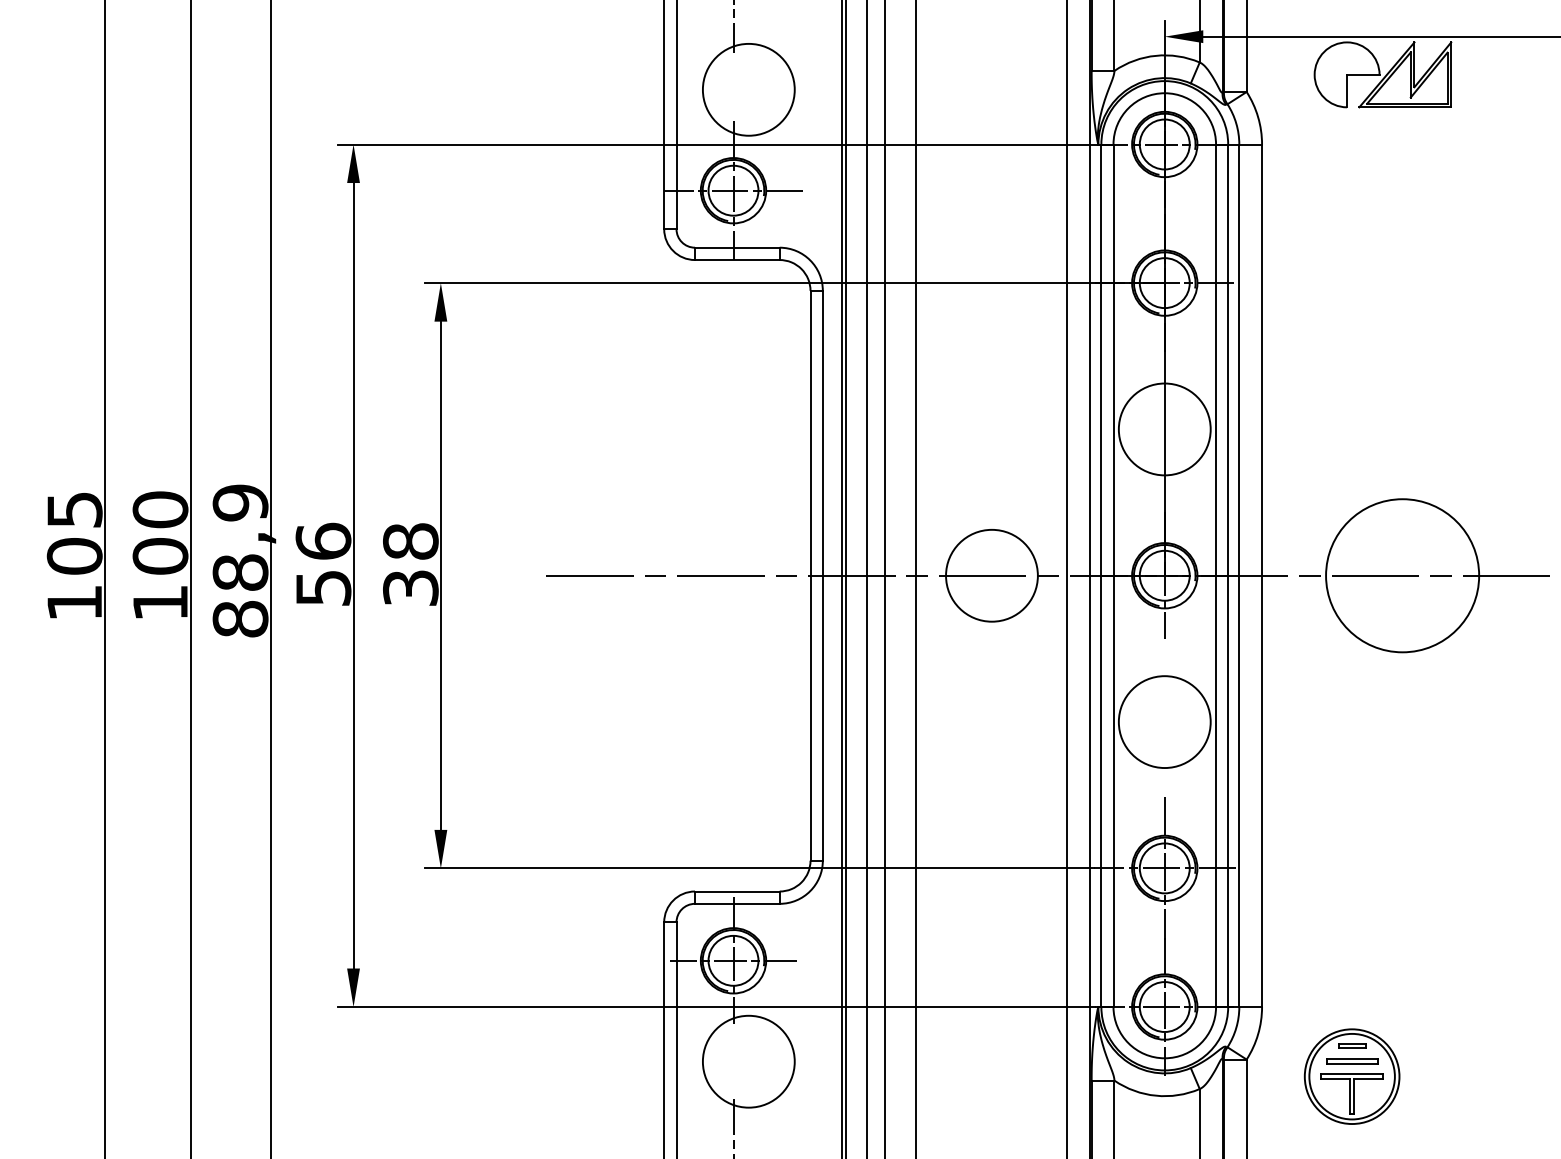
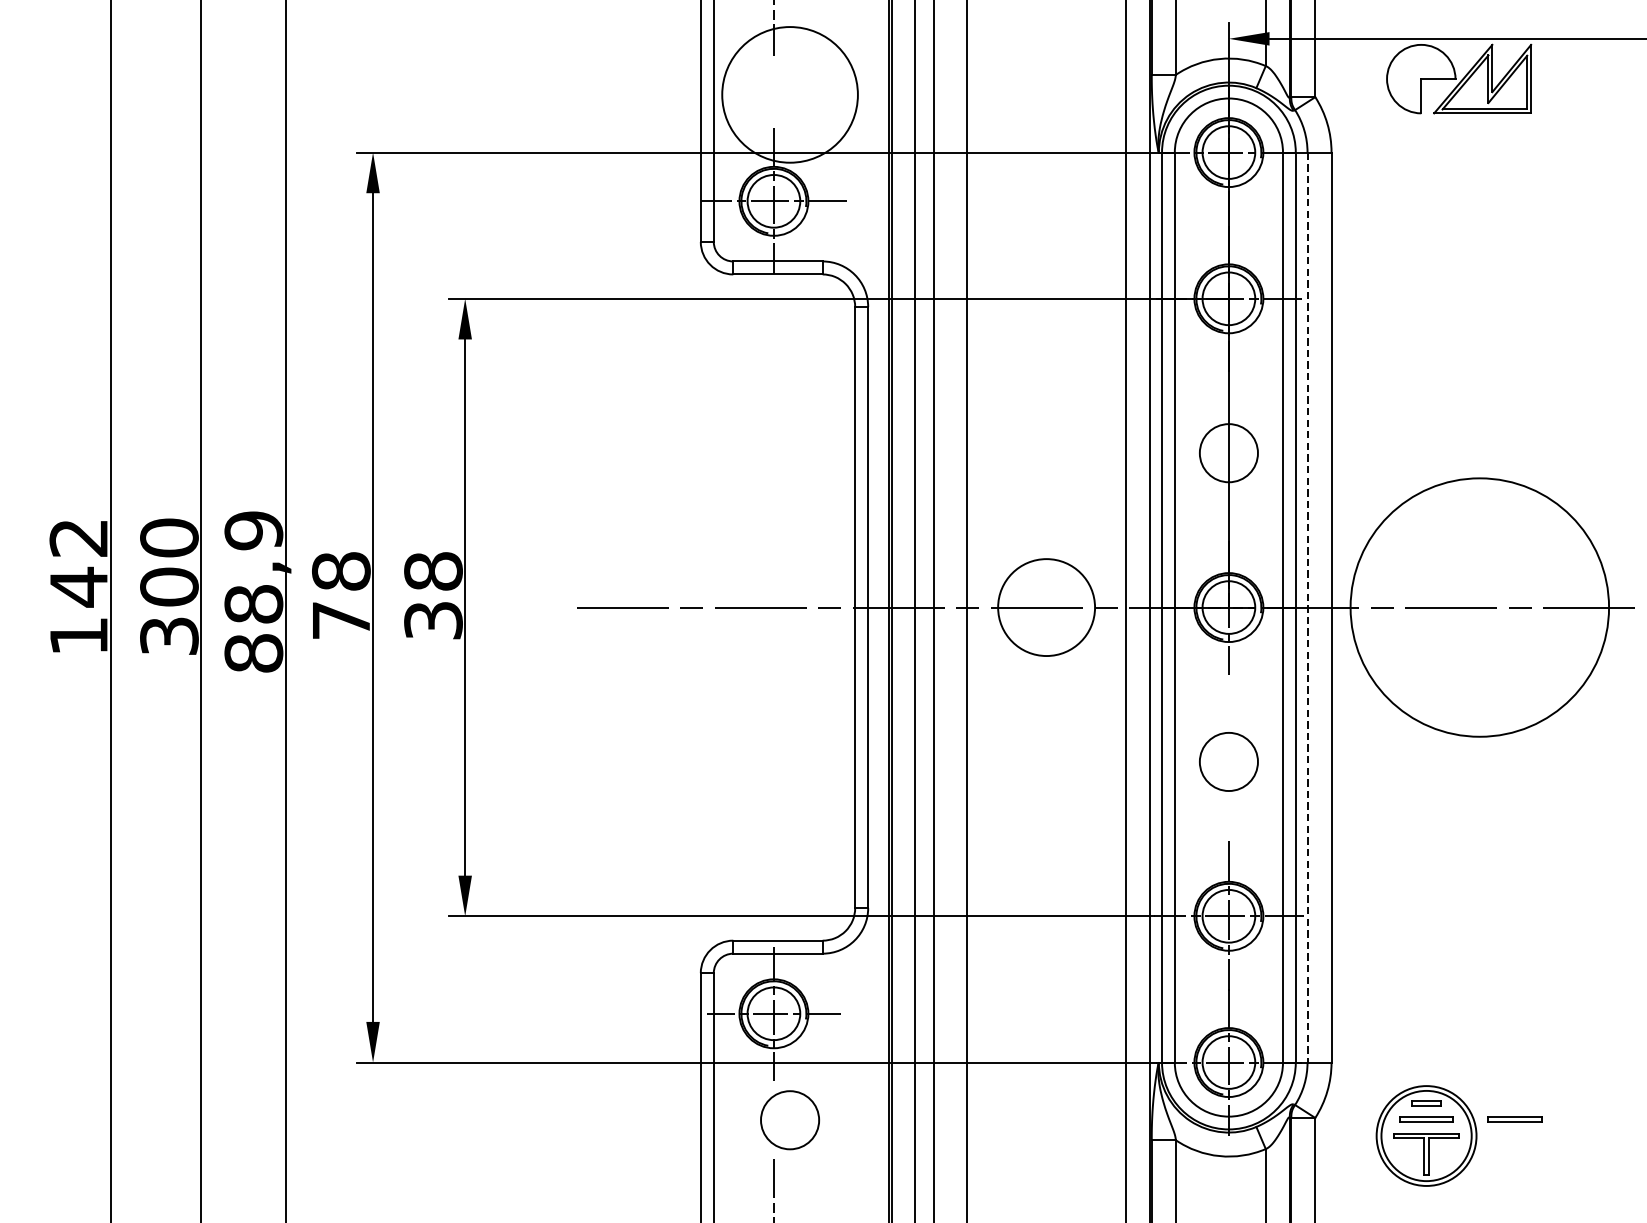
circle: (748, 89) -> (789, 94), size x1.4
circle: (1164, 429) -> (1228, 453), size x0.6
text: (74, 533) -> (78, 562), 105 -> 142
text: (323, 563) -> (341, 594), 56 -> 78
circle: (1402, 575) -> (1479, 607), size x1.6
line: (1239, 576) -> (1307, 608), solid -> dashed
text: (160, 602) -> (169, 635), 100 -> 300
circle: (1164, 722) -> (1228, 762), size x0.6
circle: (748, 1061) -> (789, 1120), size x0.6
part: (1436, 1061) -> (1515, 1120), added

